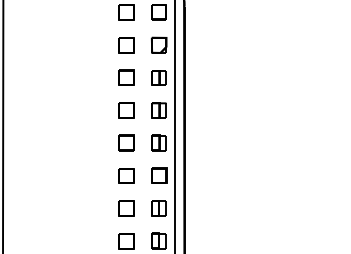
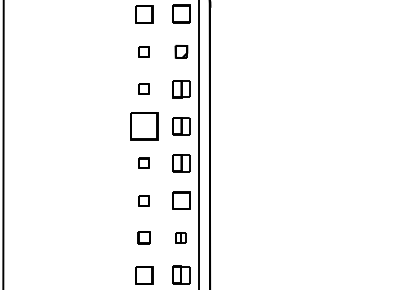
part: (126, 45) -> (144, 52), size x0.6
part: (159, 45) -> (181, 51), size x0.7
part: (126, 77) -> (144, 88), size x0.6
part: (126, 110) -> (144, 126), size x1.6
part: (126, 143) -> (144, 163), size x0.6
part: (126, 175) -> (144, 200), size x0.6
part: (126, 208) -> (144, 237), size x0.7
part: (159, 208) -> (181, 237), size x0.6

